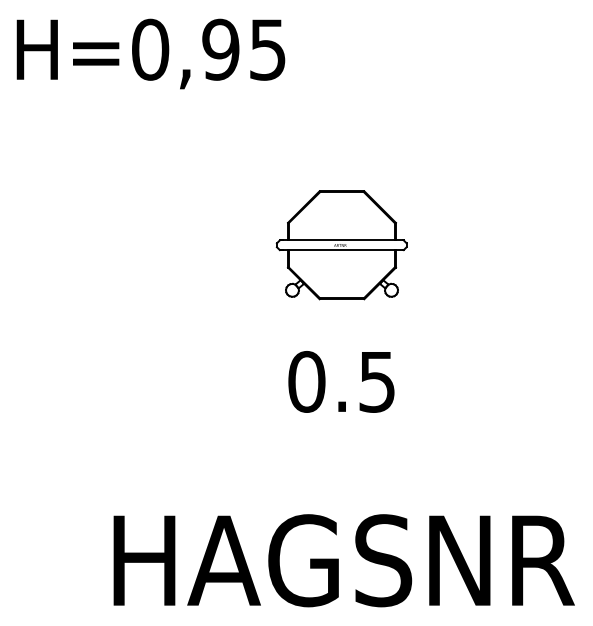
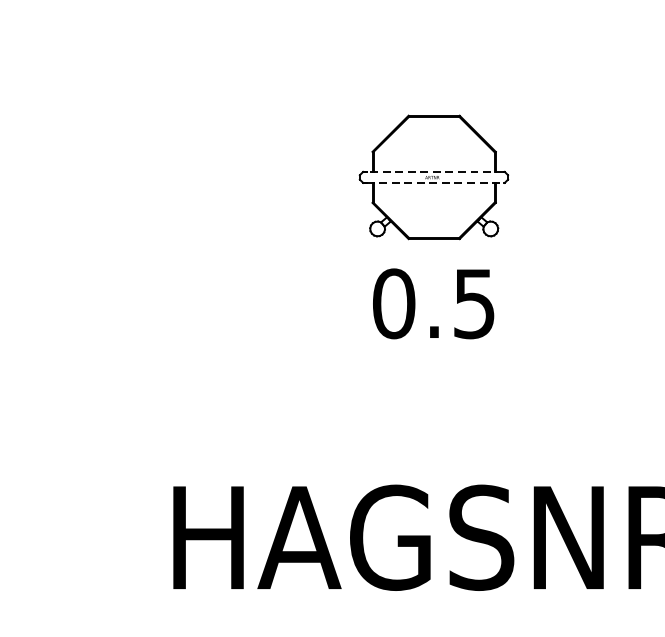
line: (342, 240) -> (434, 171), solid -> dashed
line: (343, 250) -> (435, 183), solid -> dashed
text: (341, 381) -> (433, 303), moved

